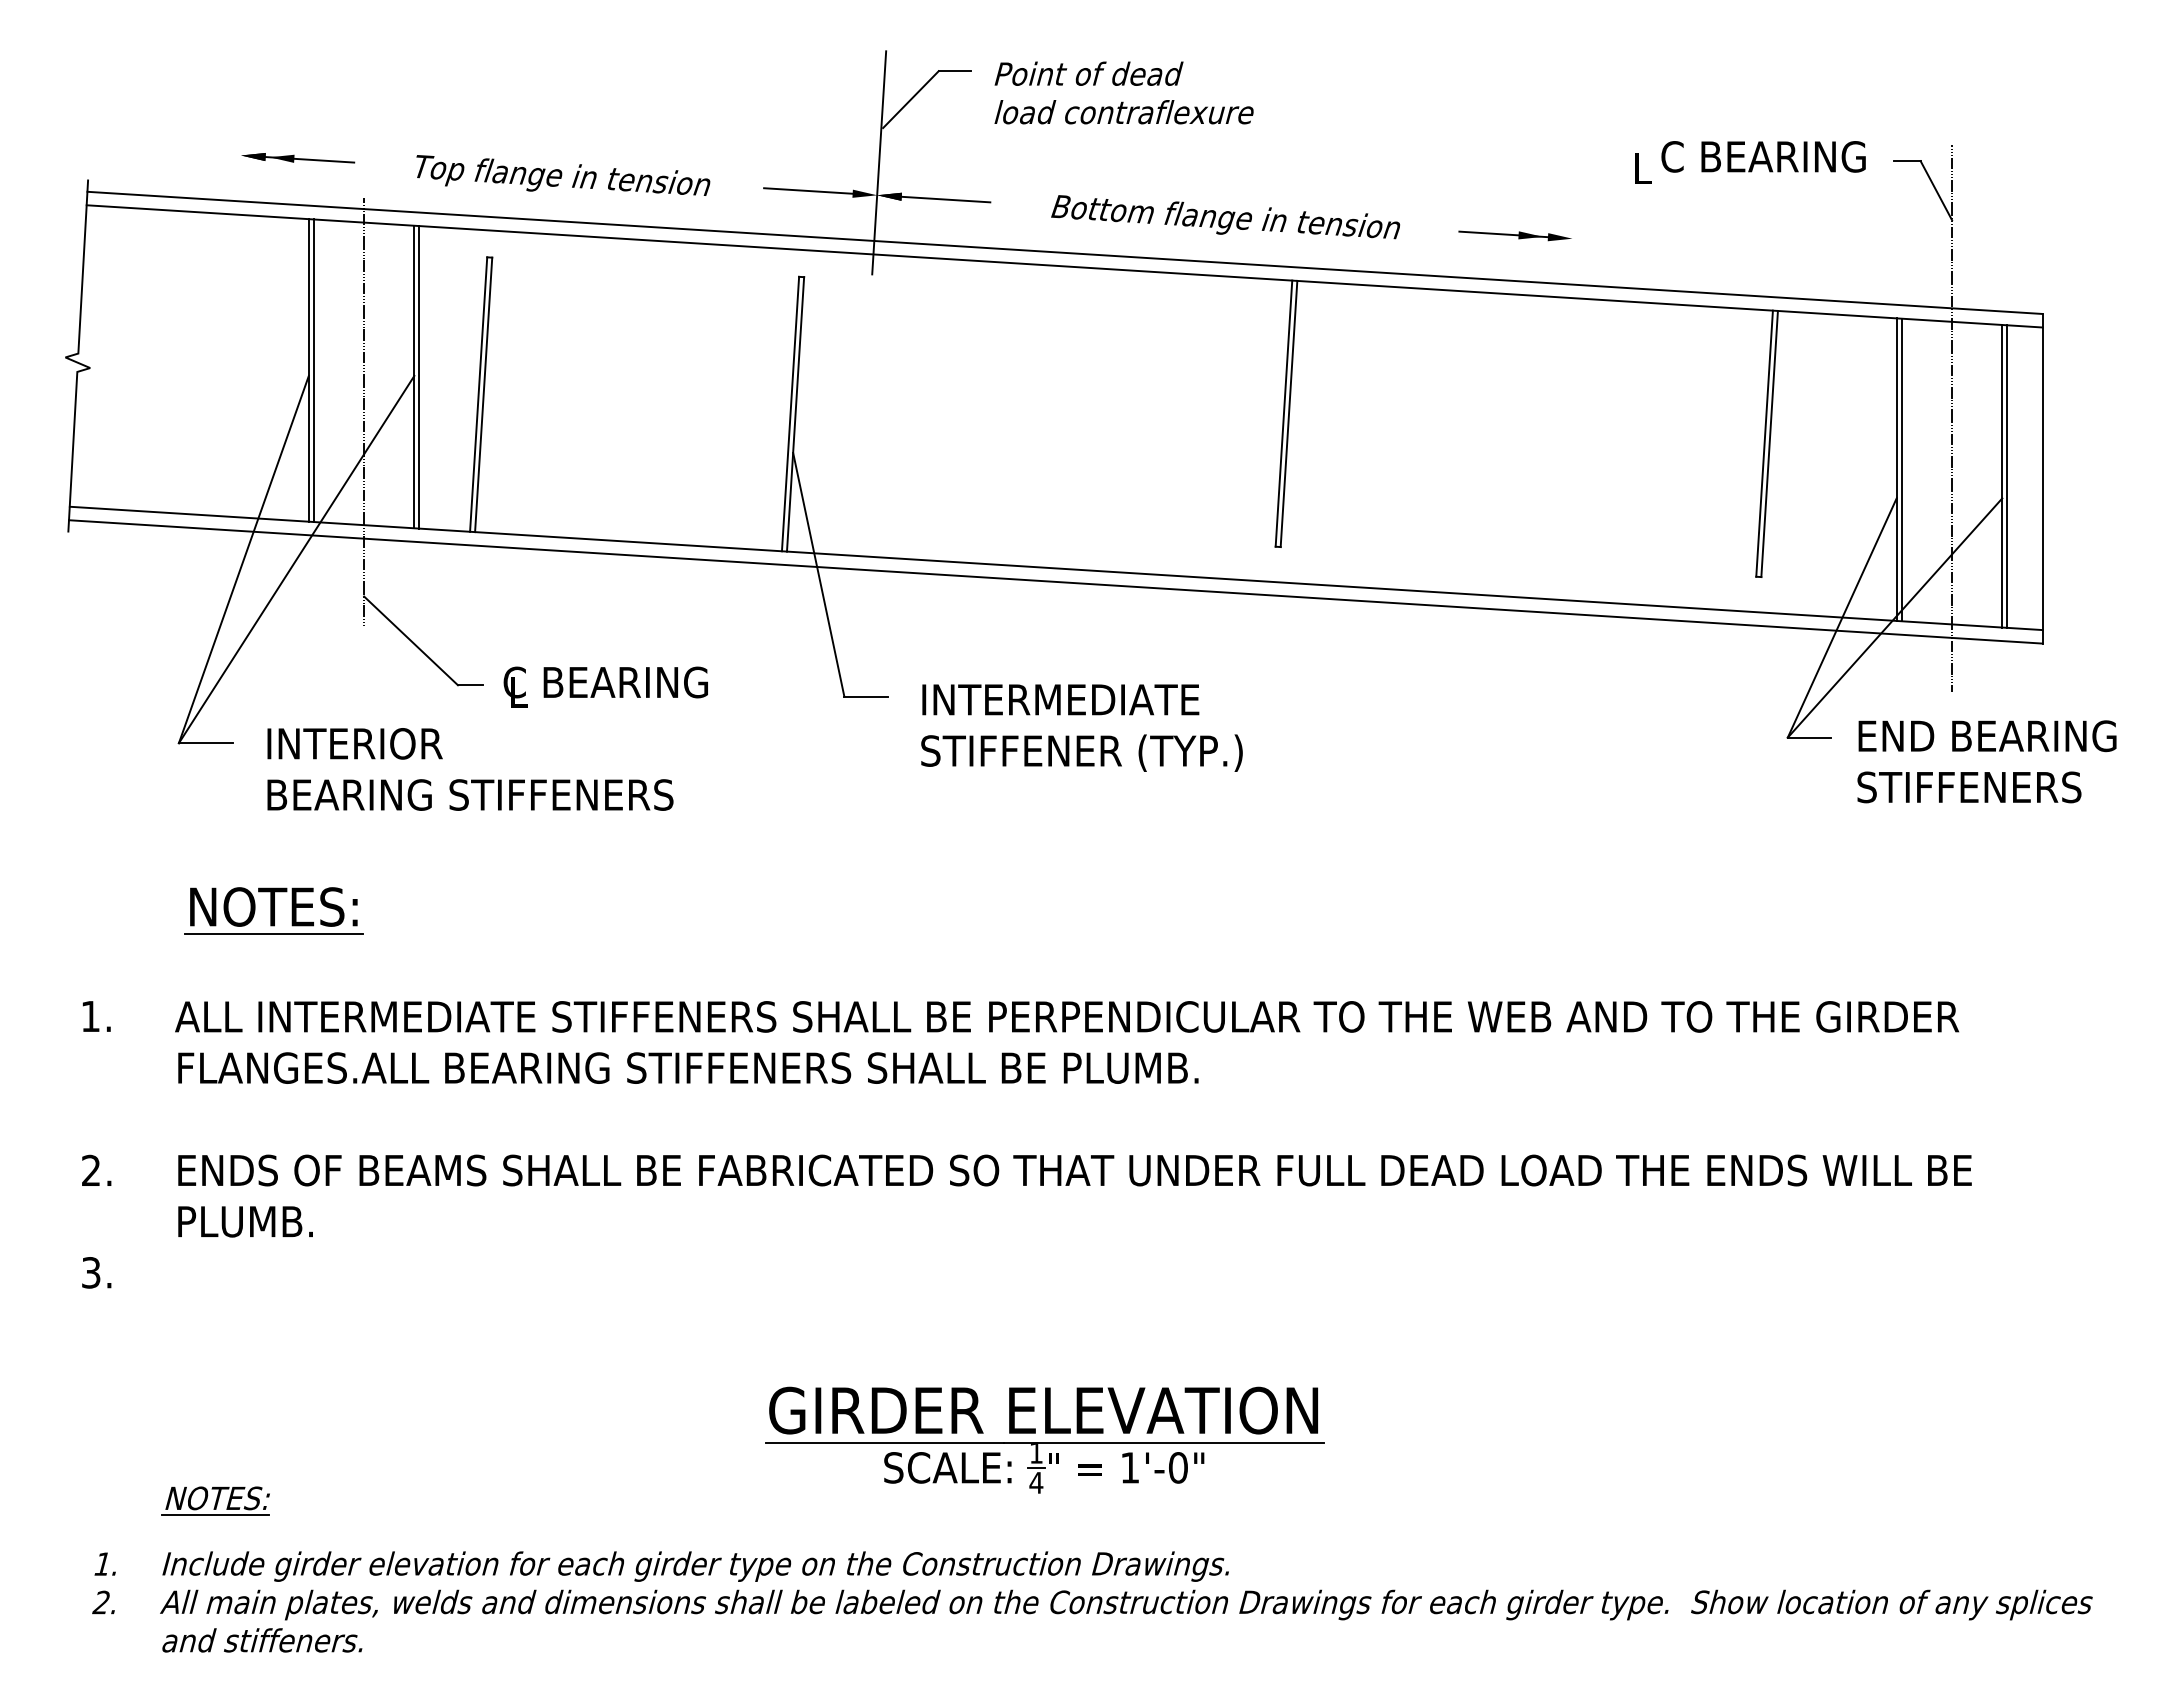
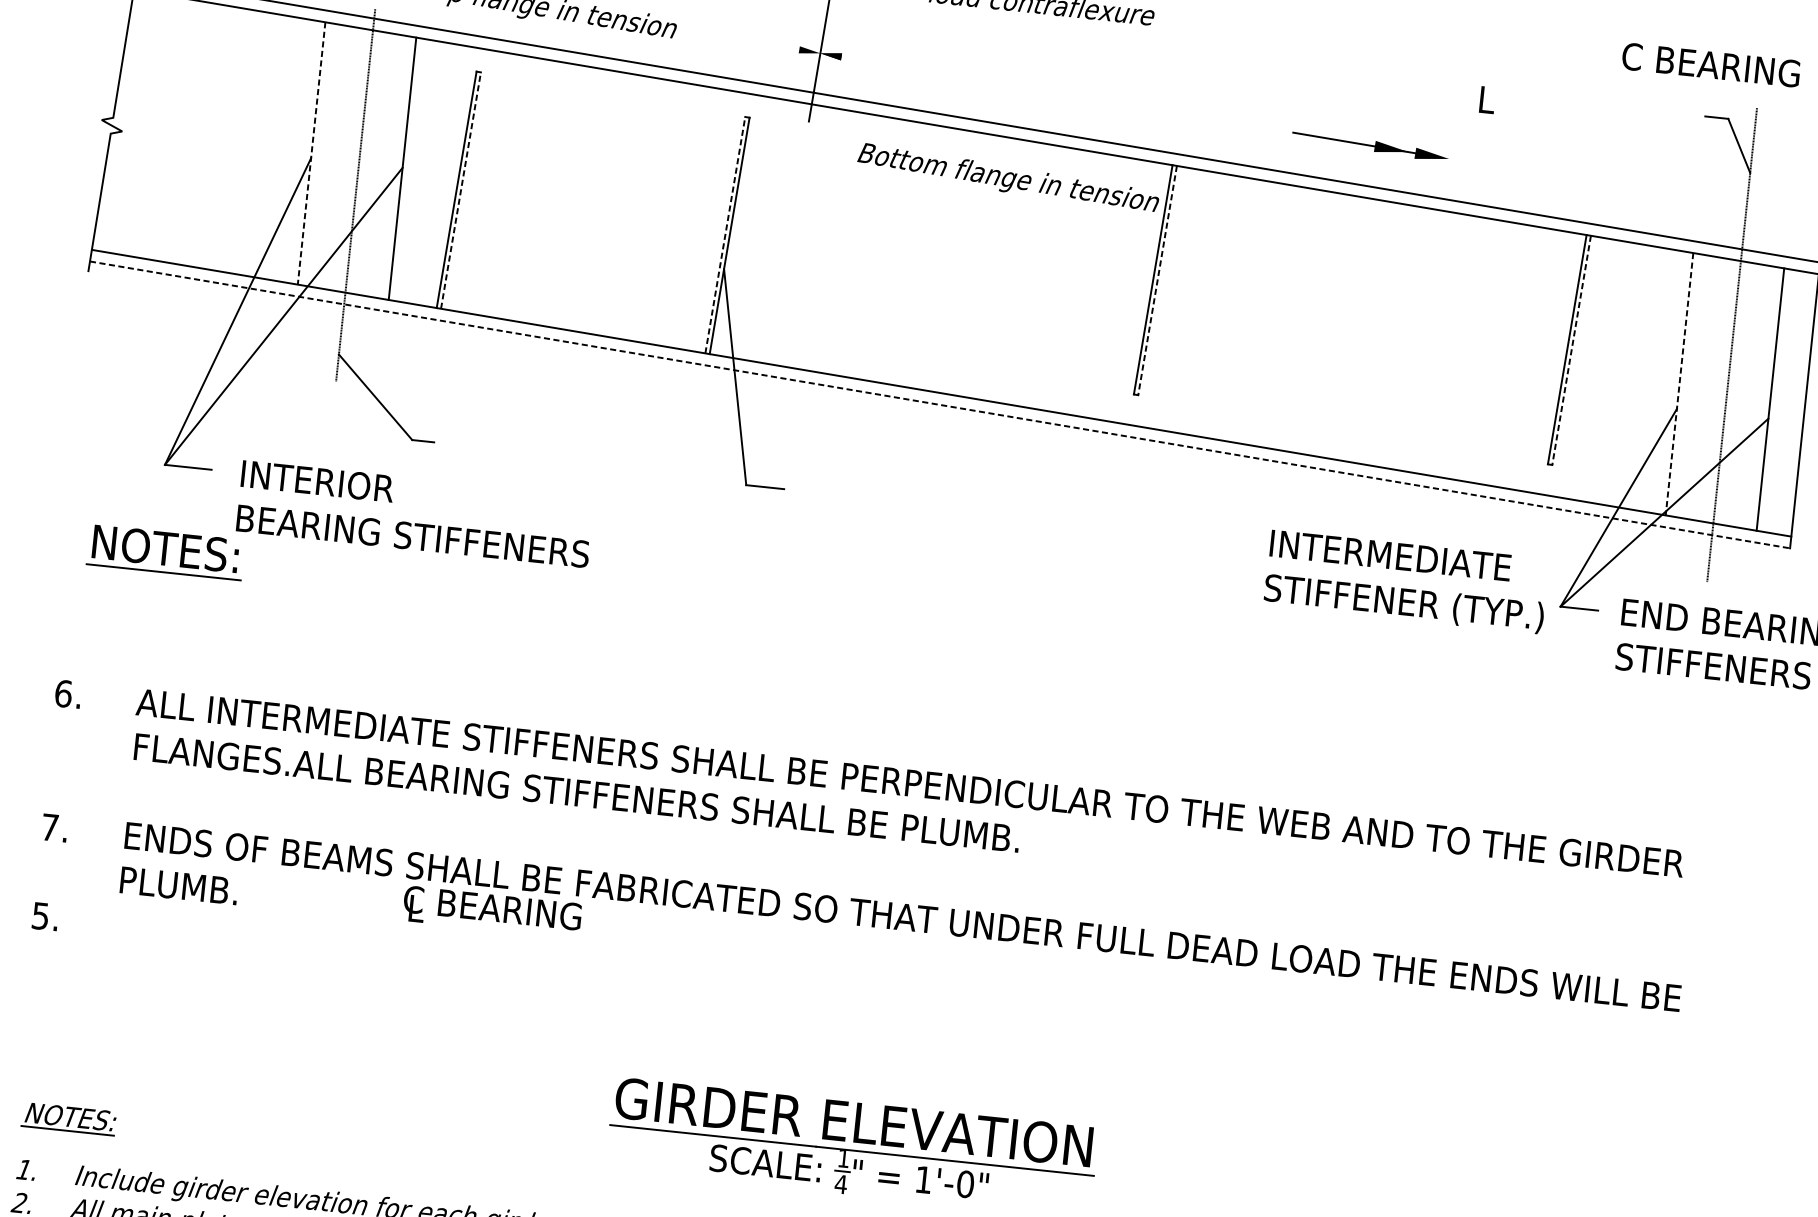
text: (1763, 156) -> (1711, 64), moved
line: (808, 190) -> (761, 42), removed
line: (945, 199) -> (879, 63), removed
text: (1225, 217) -> (1008, 177), moved
part: (1514, 235) -> (1369, 146), size x1.6
line: (308, 370) -> (311, 153), solid -> dashed
line: (313, 370) -> (315, 153), removed
line: (419, 377) -> (406, 169), removed
line: (483, 394) -> (460, 190), solid -> dashed
line: (790, 413) -> (725, 234), solid -> dashed
line: (1288, 414) -> (1157, 280), solid -> dashed
line: (1769, 444) -> (1571, 350), solid -> dashed
line: (1901, 469) -> (1683, 384), removed
line: (1896, 470) -> (1679, 384), solid -> dashed
line: (2007, 476) -> (1774, 400), removed
line: (1055, 581) -> (939, 404), solid -> dashed
text: (605, 686) -> (492, 911), moved
text: (1081, 727) -> (1406, 581), moved
part: (273, 910) -> (165, 551), moved
text: (90, 1016) -> (63, 693), 1. -> 6.
text: (91, 1169) -> (50, 826), 2. -> 7.
text: (91, 1272) -> (40, 915), 3. -> 5.
part: (215, 1500) -> (68, 1118), moved

